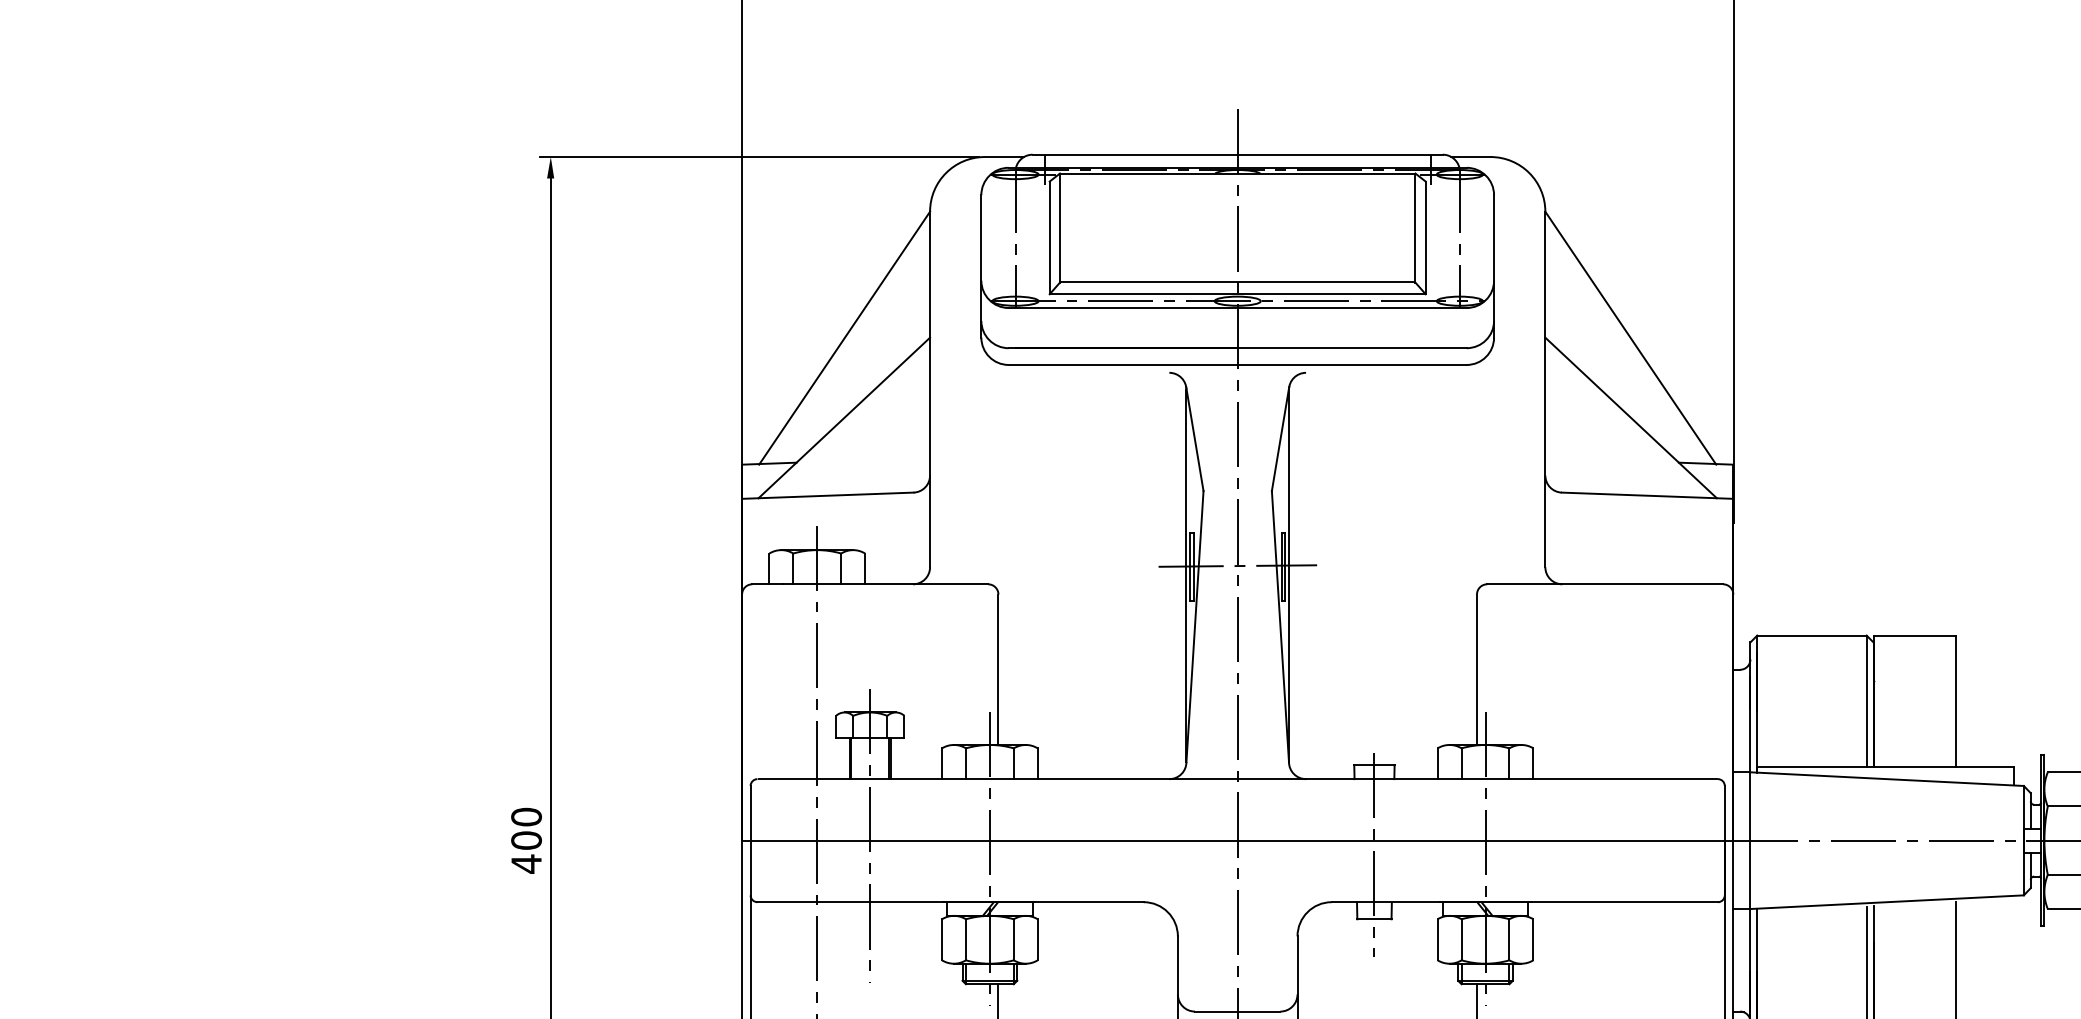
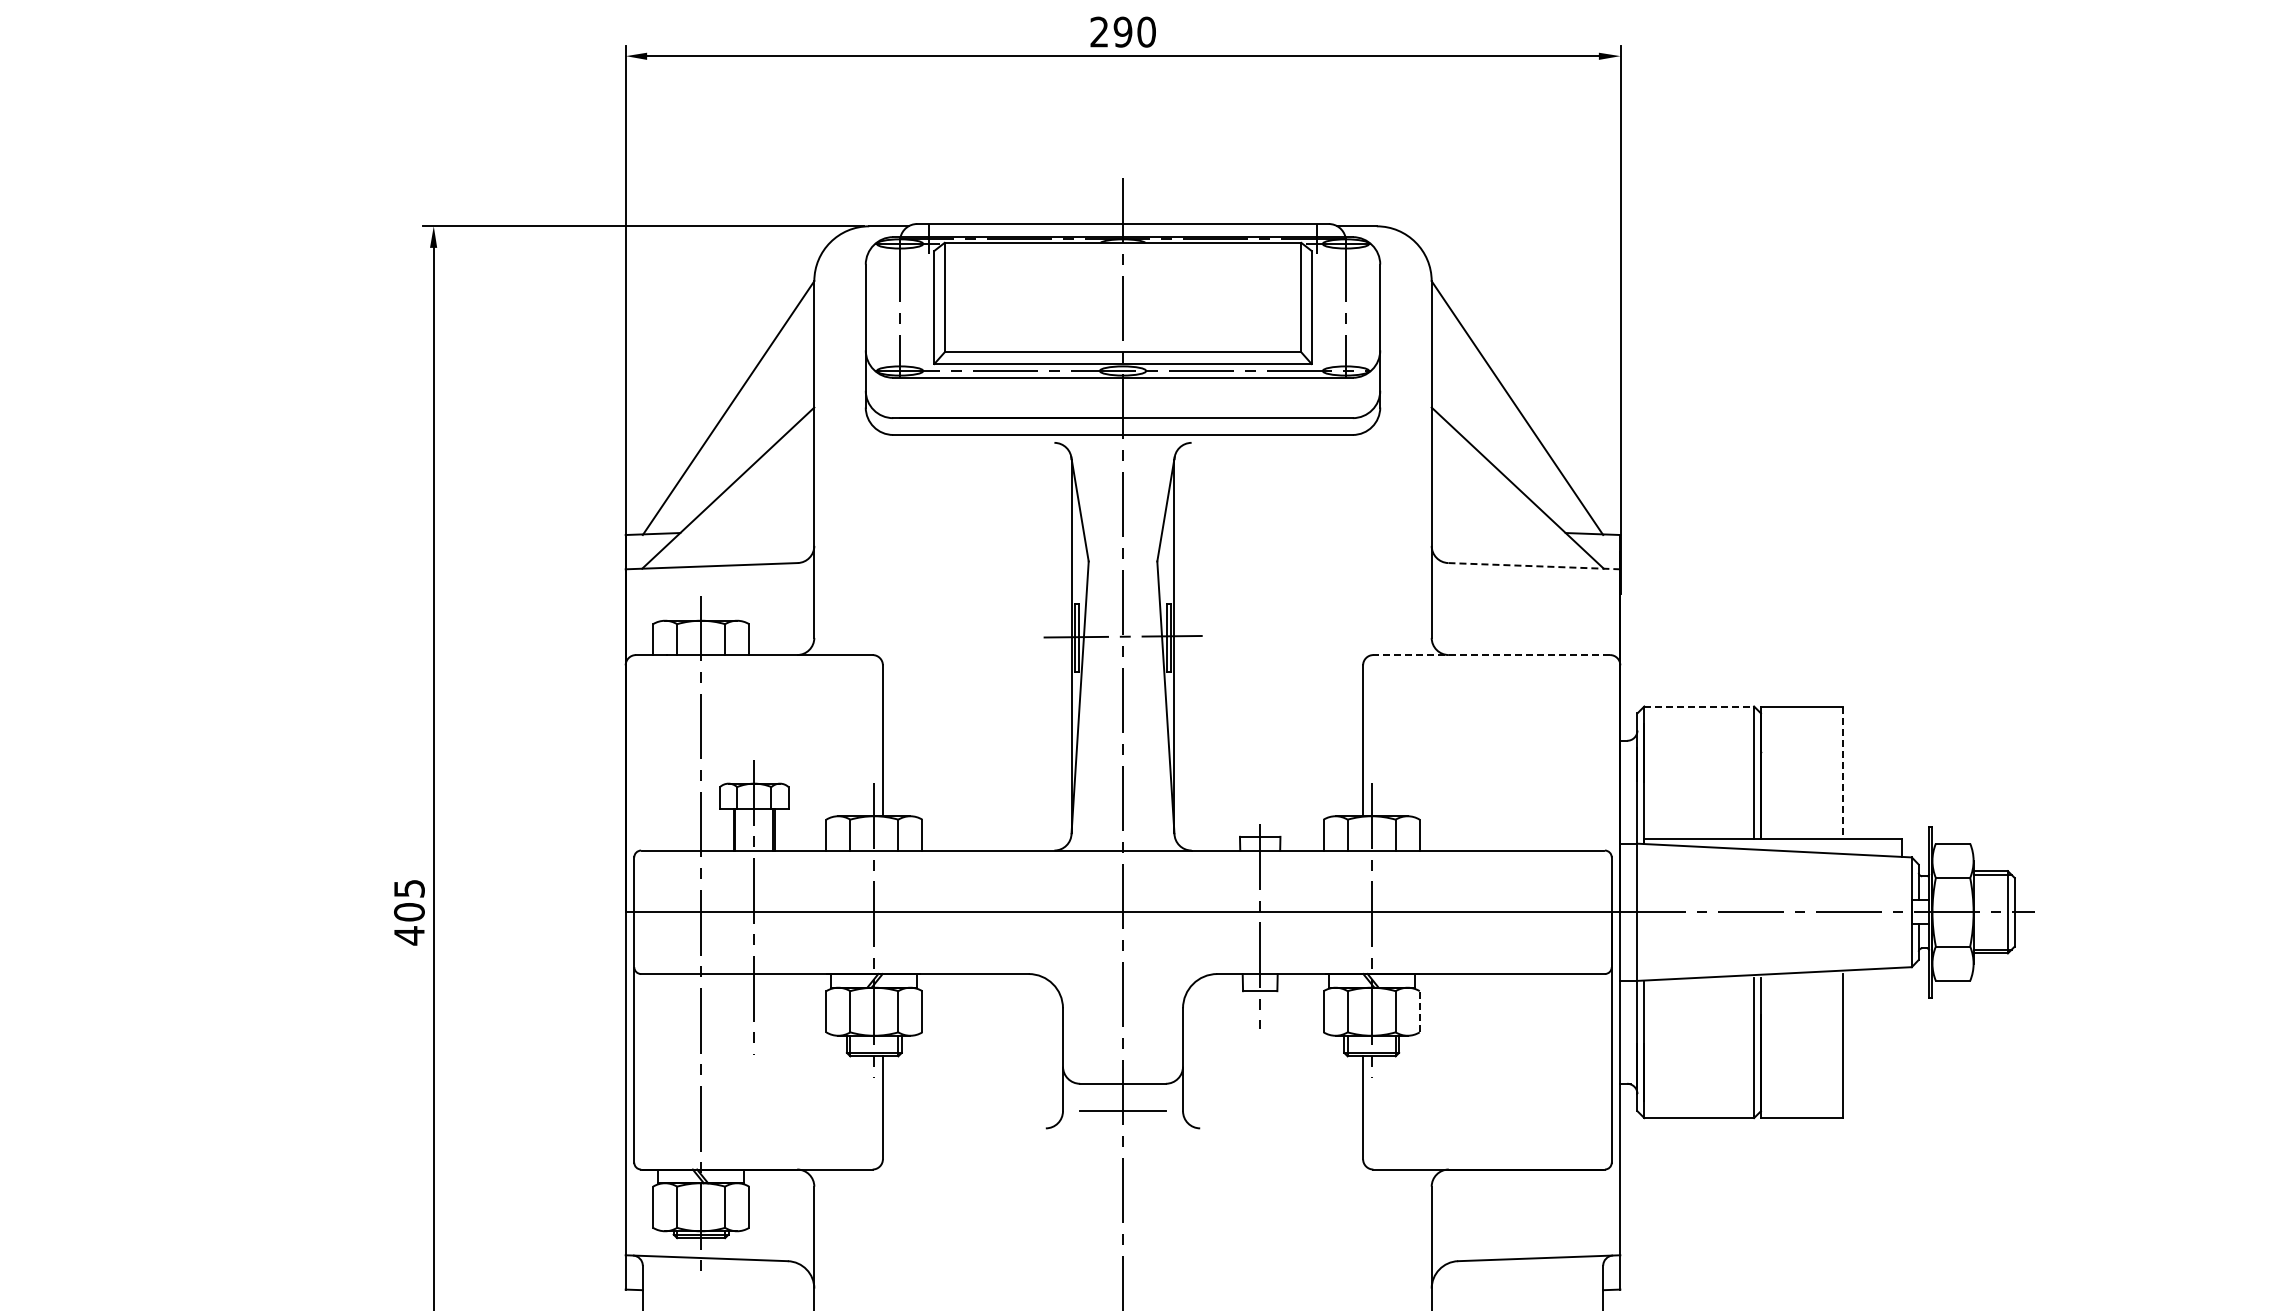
line: (1646, 496) -> (1533, 566), solid -> dashed
line: (1604, 584) -> (1491, 655), solid -> dashed
line: (1812, 635) -> (1699, 706), solid -> dashed
line: (1955, 702) -> (1843, 773), solid -> dashed
text: (526, 816) -> (409, 888), 400 -> 405
line: (1533, 939) -> (1419, 1011), solid -> dashed

